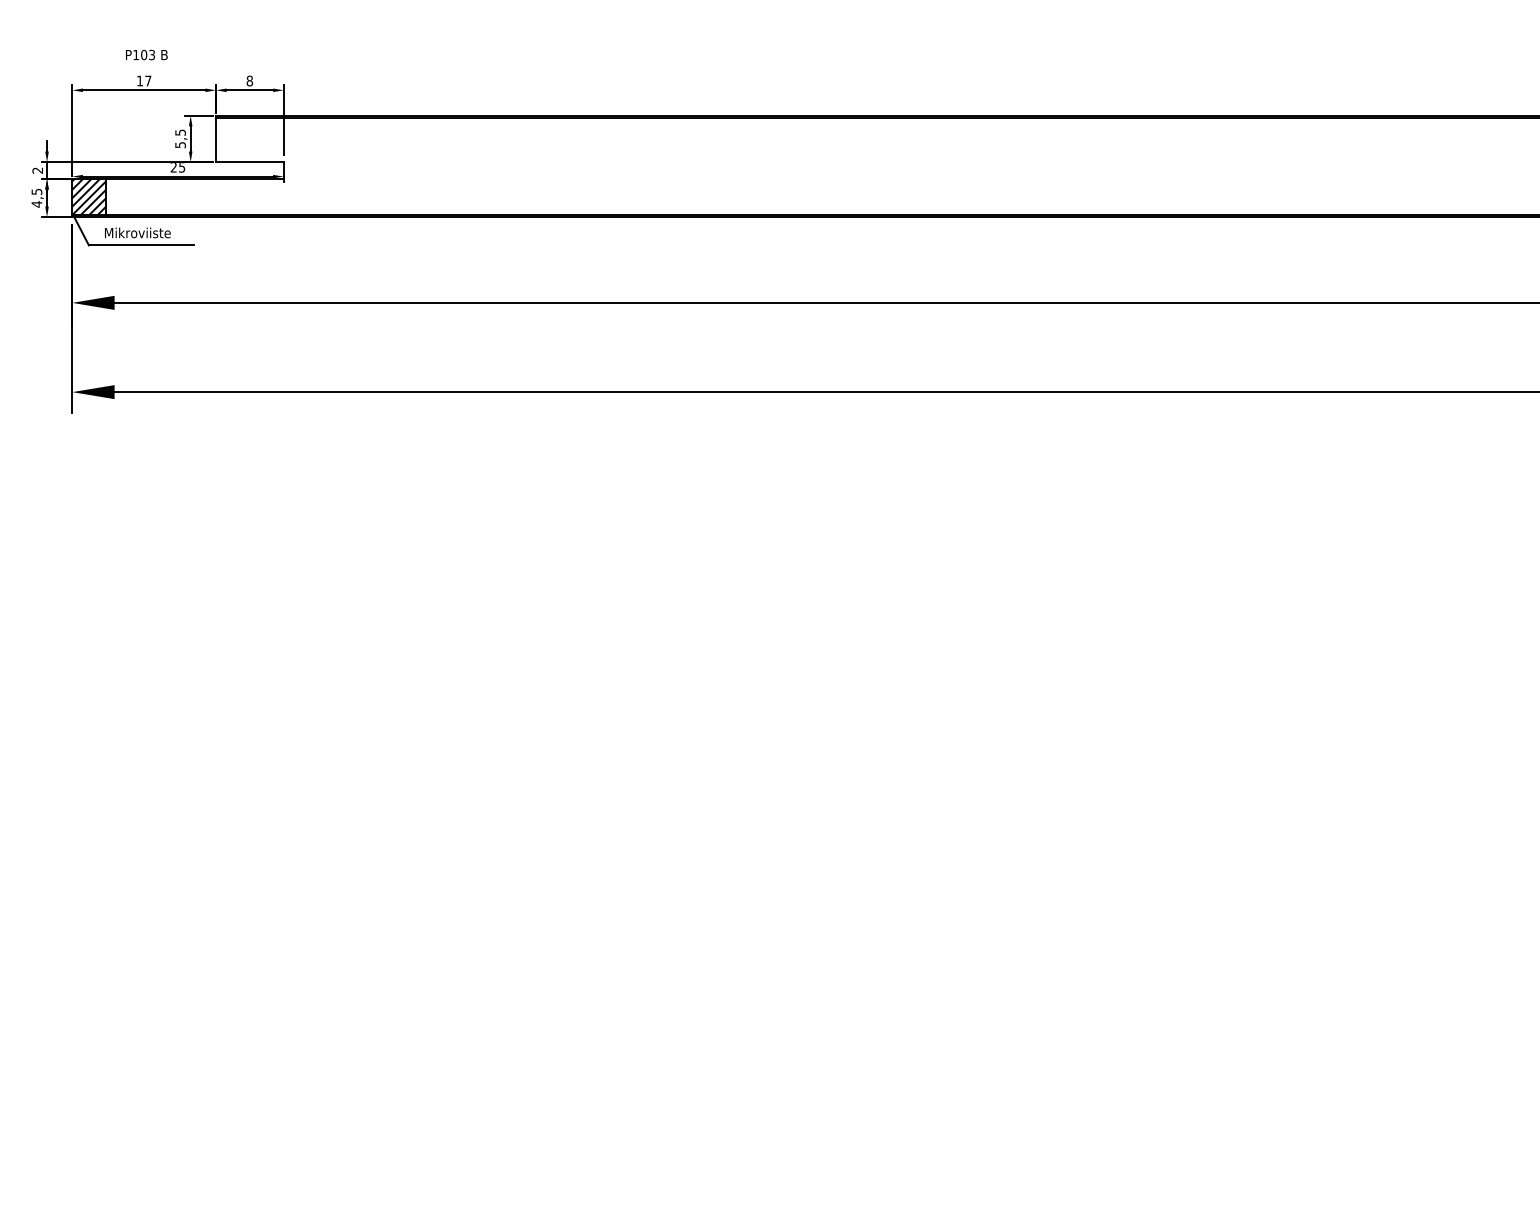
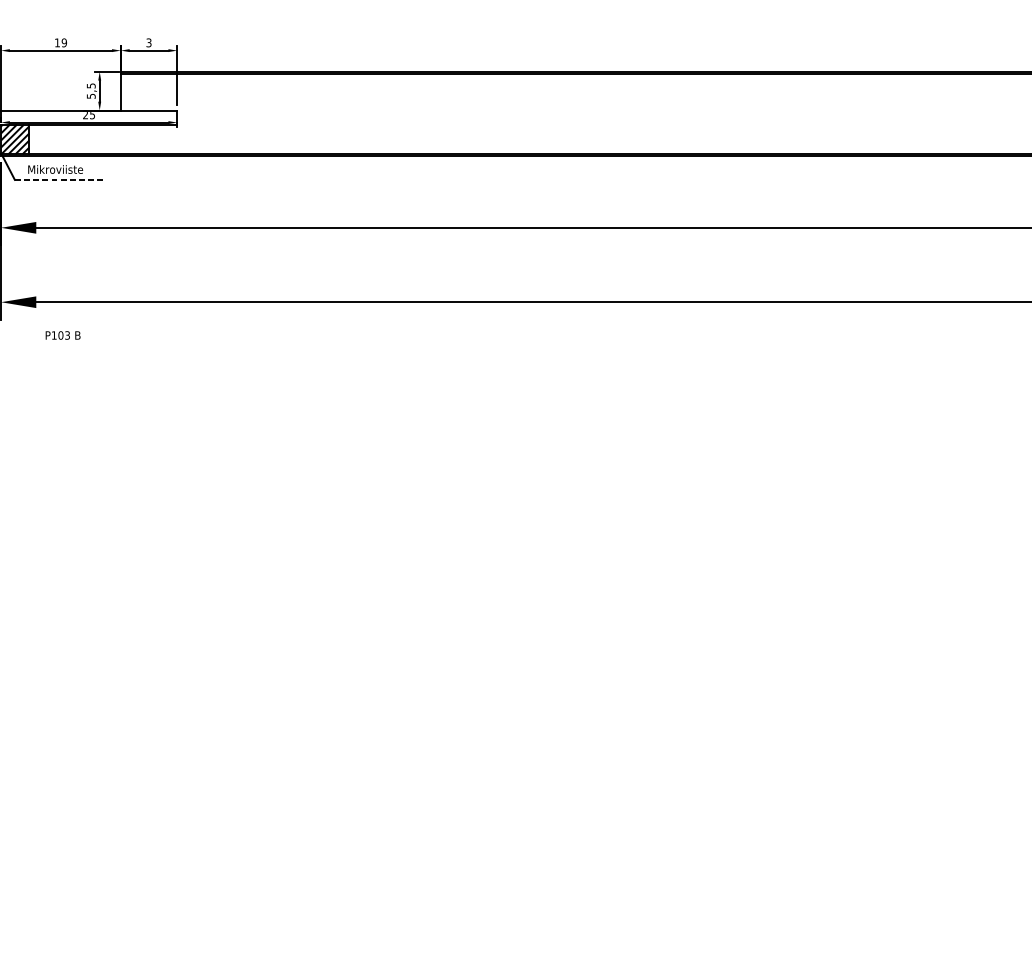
text: (146, 54) -> (62, 335), moved
text: (148, 80) -> (64, 42), 17 -> 19
text: (249, 80) -> (148, 42), 8 -> 3
line: (141, 245) -> (58, 179), solid -> dashed

